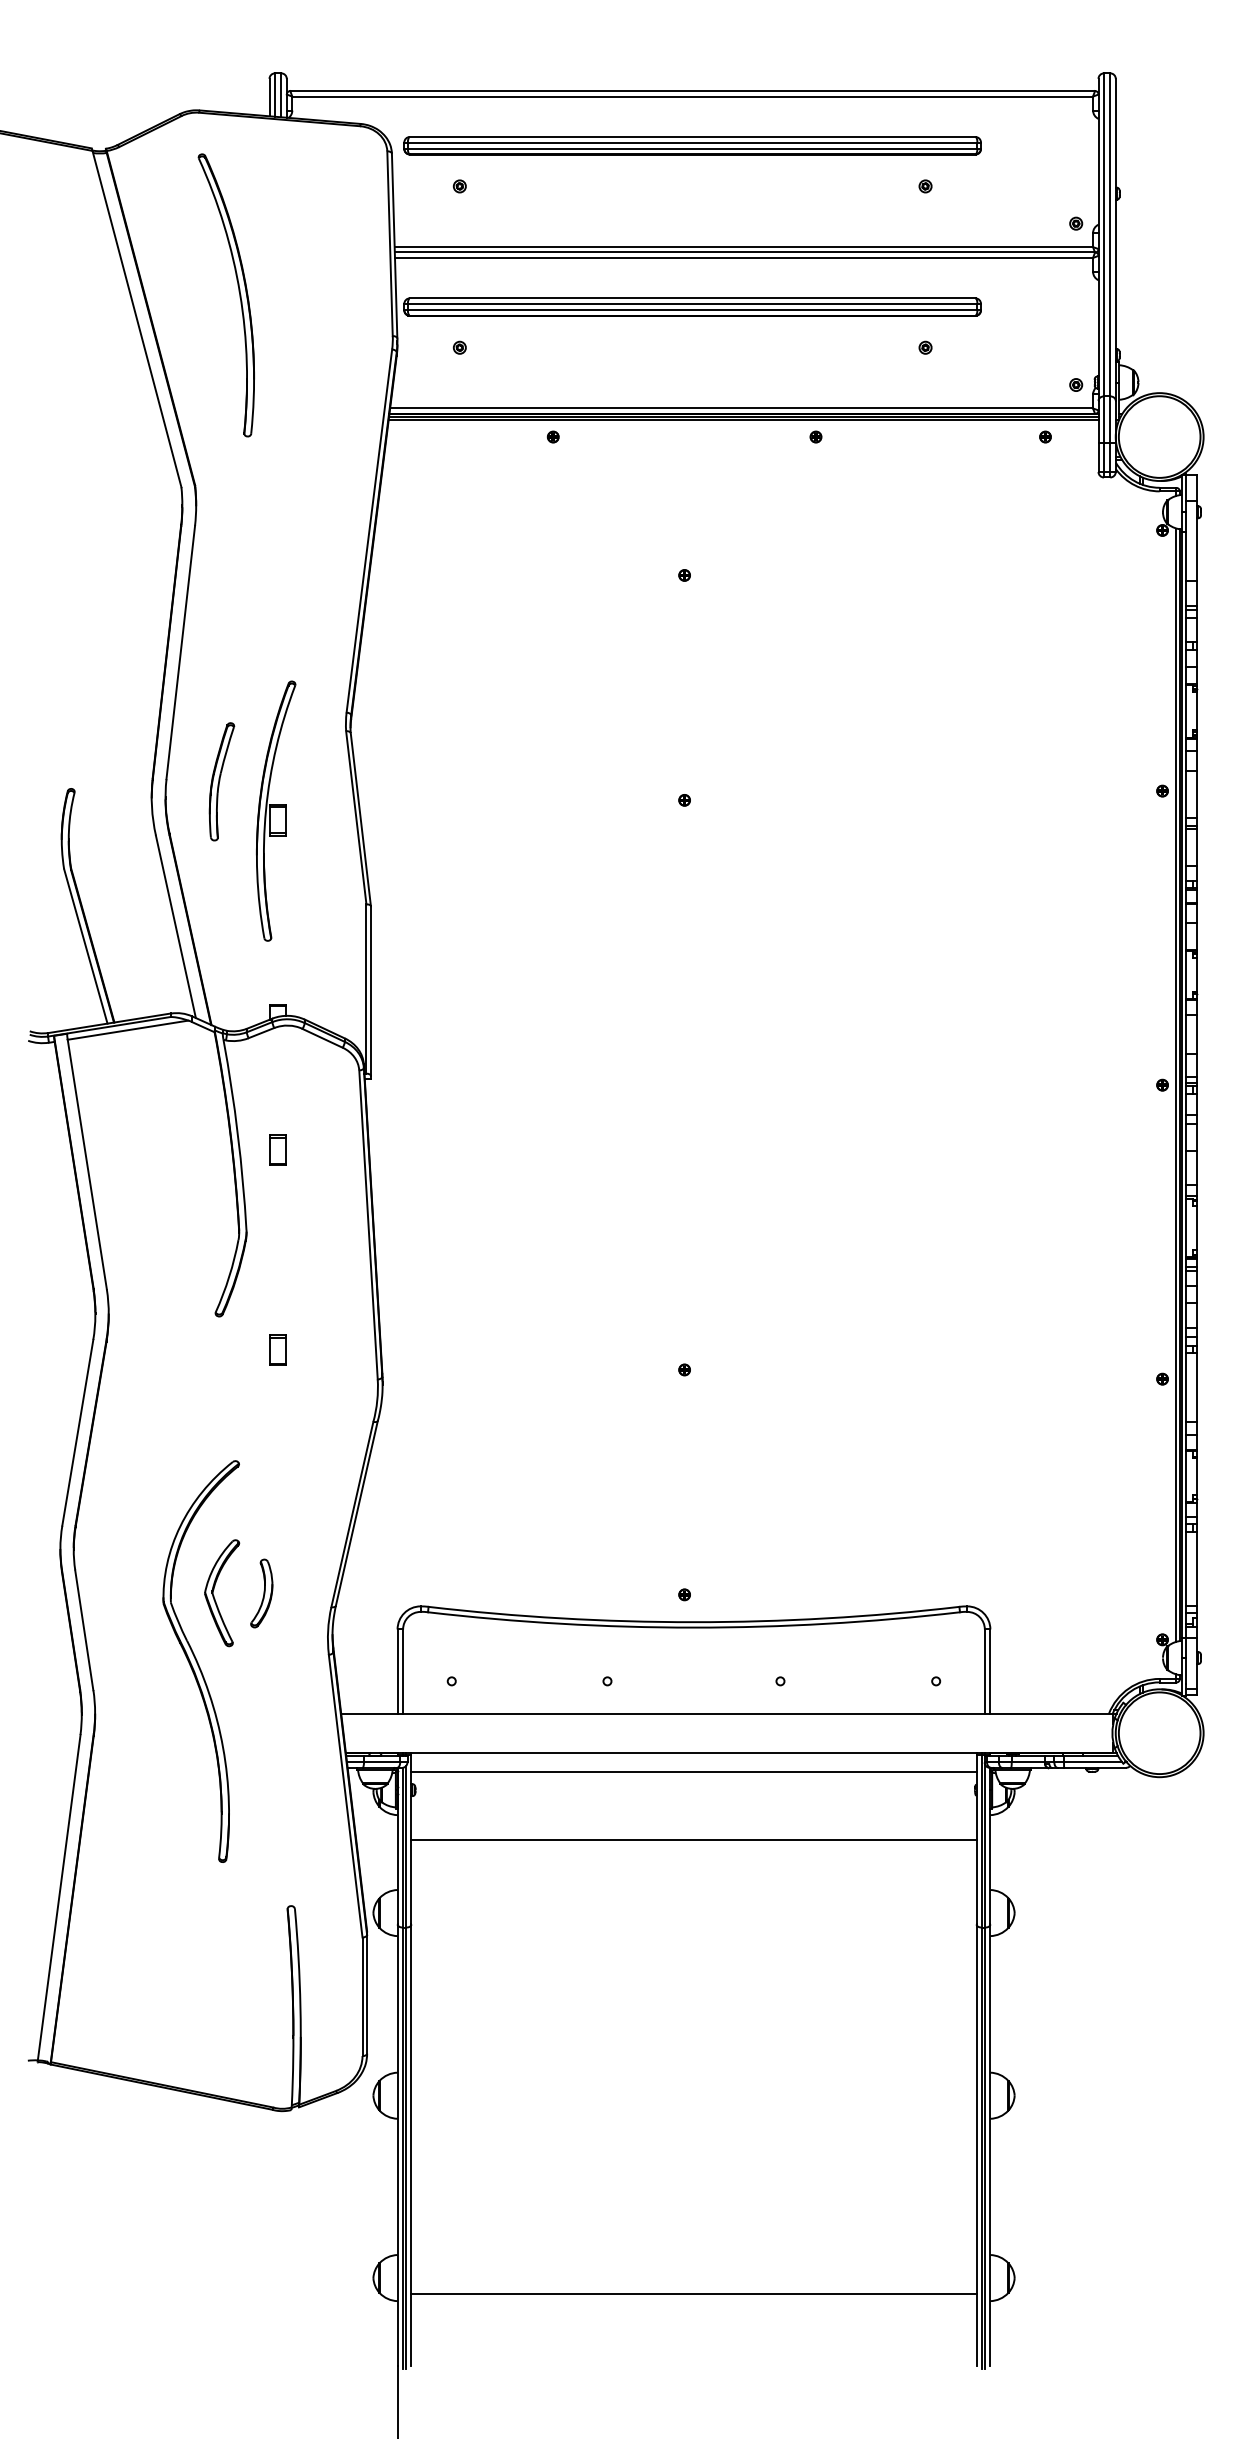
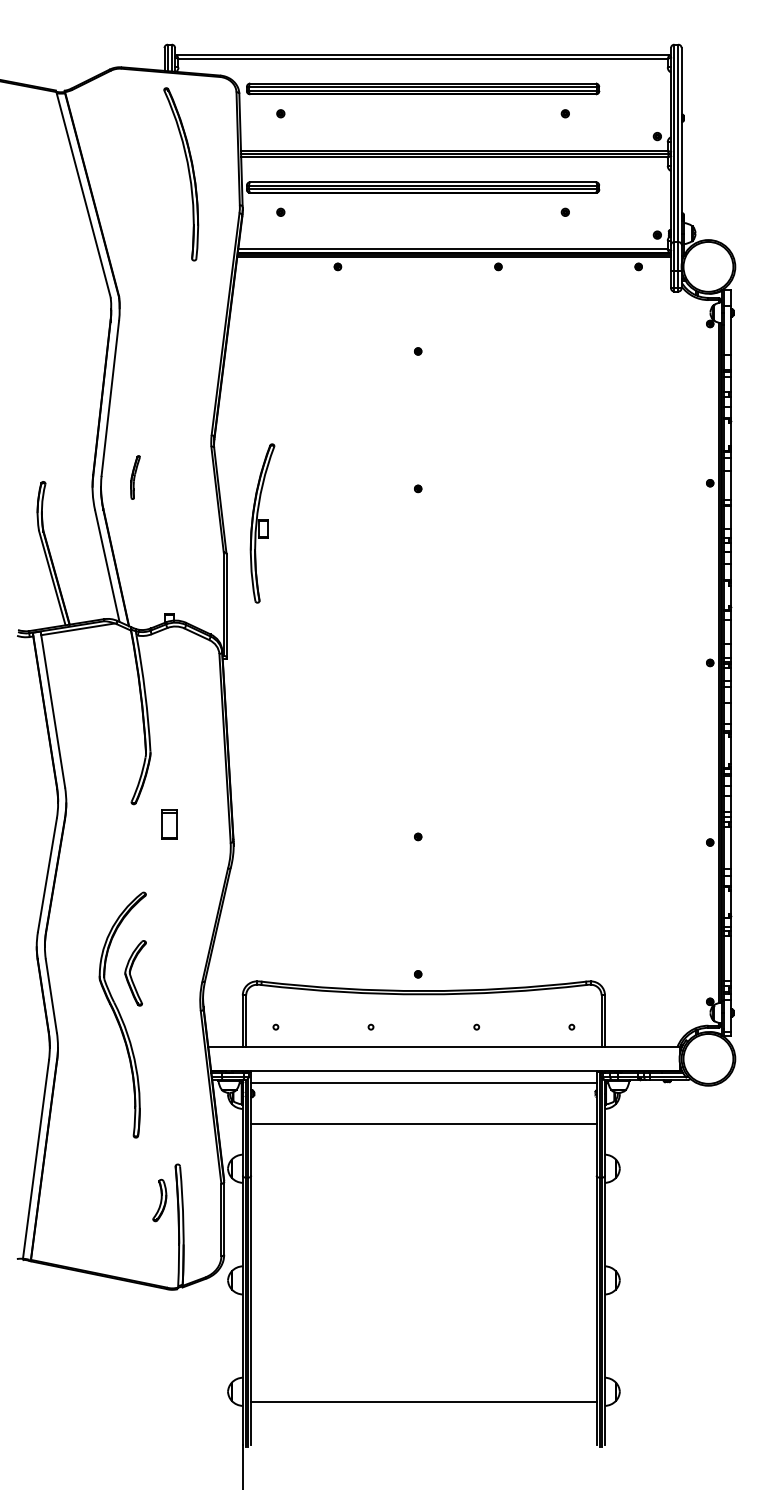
part: (238, 295) -> (188, 174), moved
part: (221, 781) -> (135, 477), size x0.6
part: (275, 811) -> (262, 523), moved
part: (277, 1149) -> (169, 702), removed
part: (277, 1349) -> (169, 824), size x1.6
part: (261, 1593) -> (159, 1200), moved

